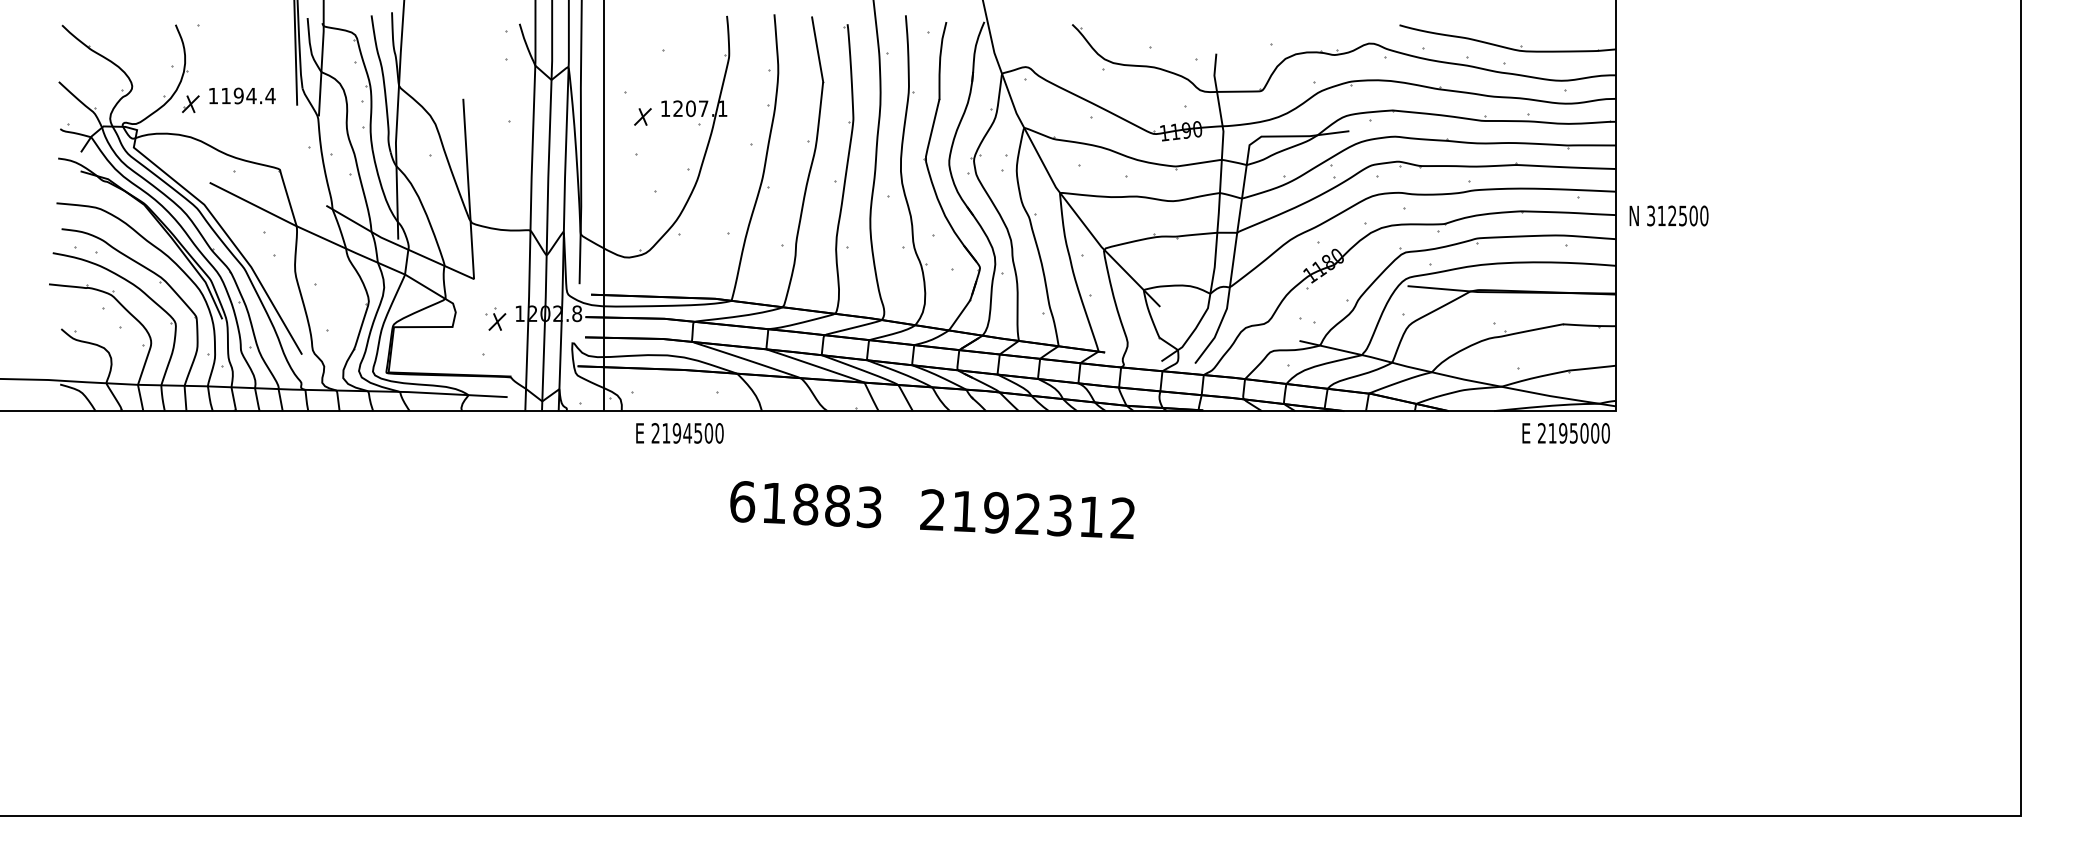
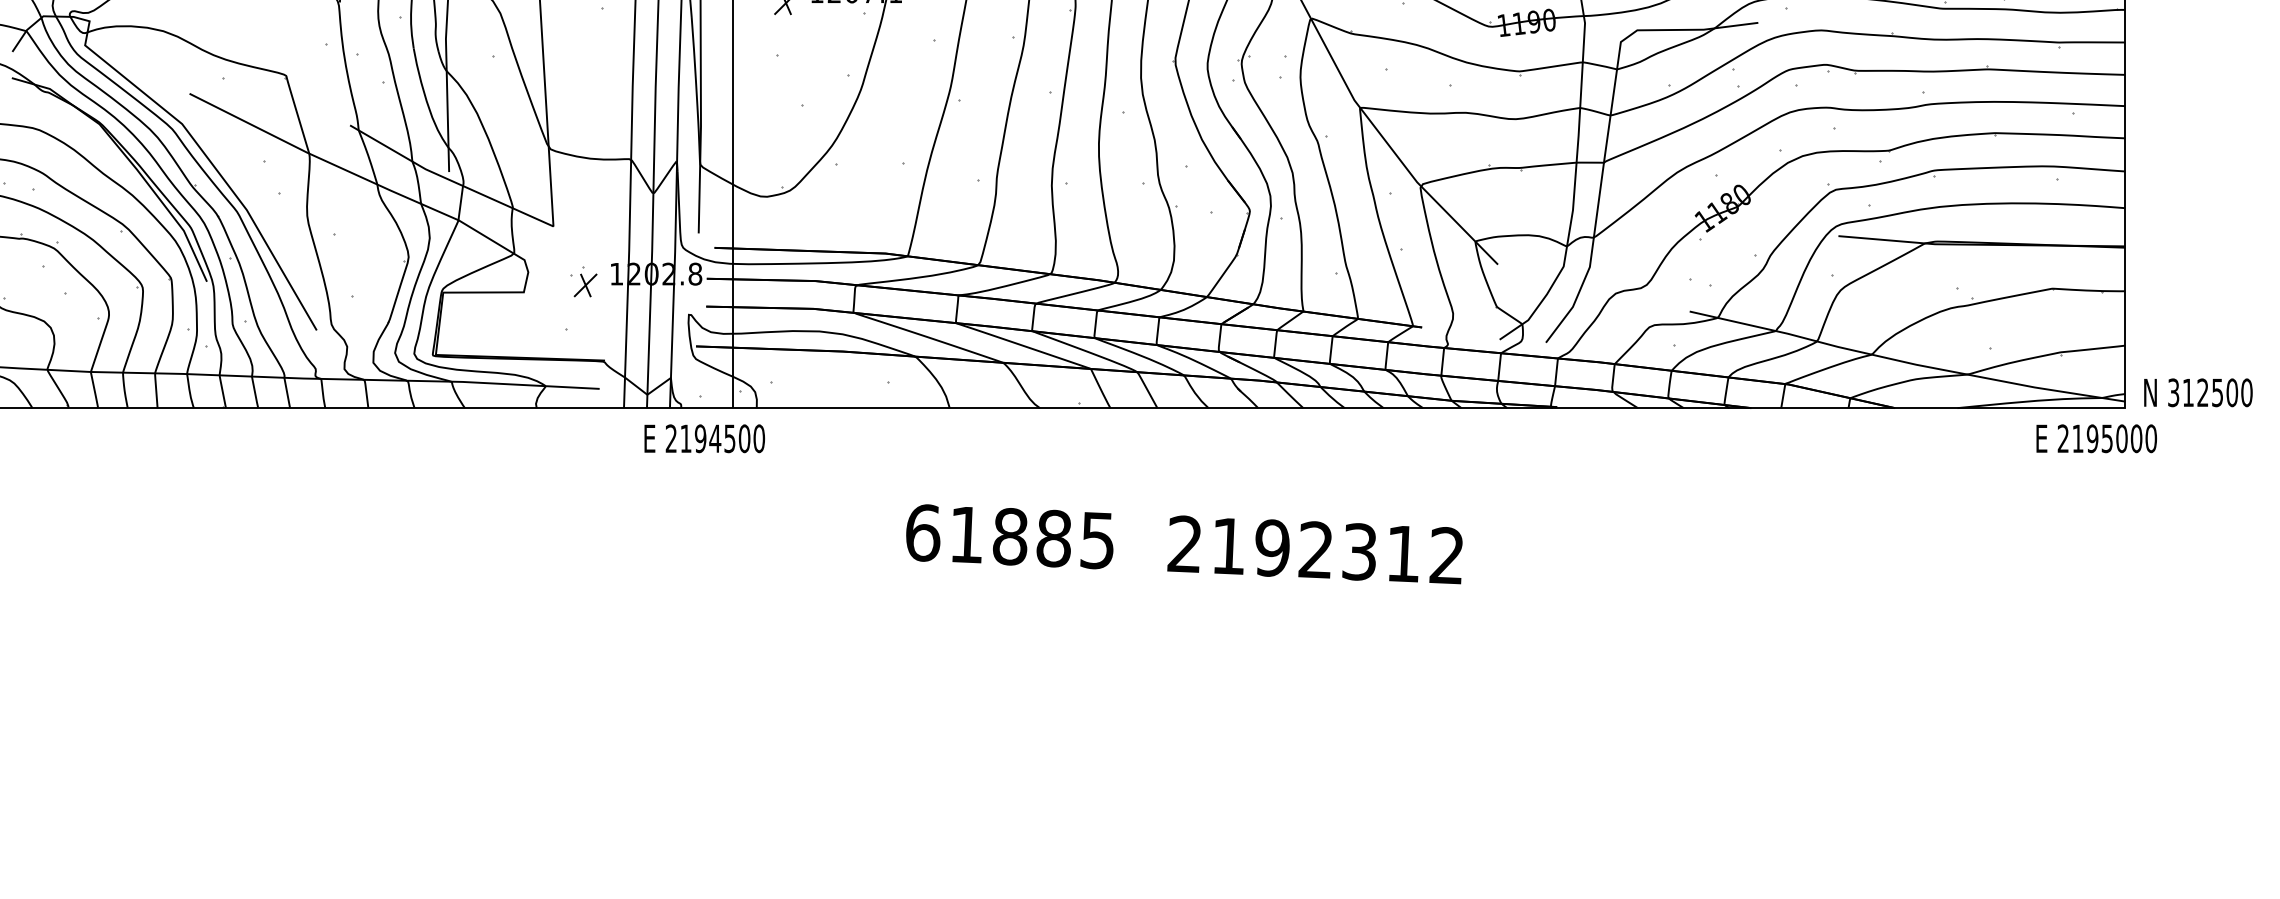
text: (1668, 215) -> (2197, 392), moved
text: (679, 433) -> (704, 438), moved
text: (1565, 433) -> (2095, 438), moved
text: (869, 506) -> (1097, 539), 61883 -> 61885

